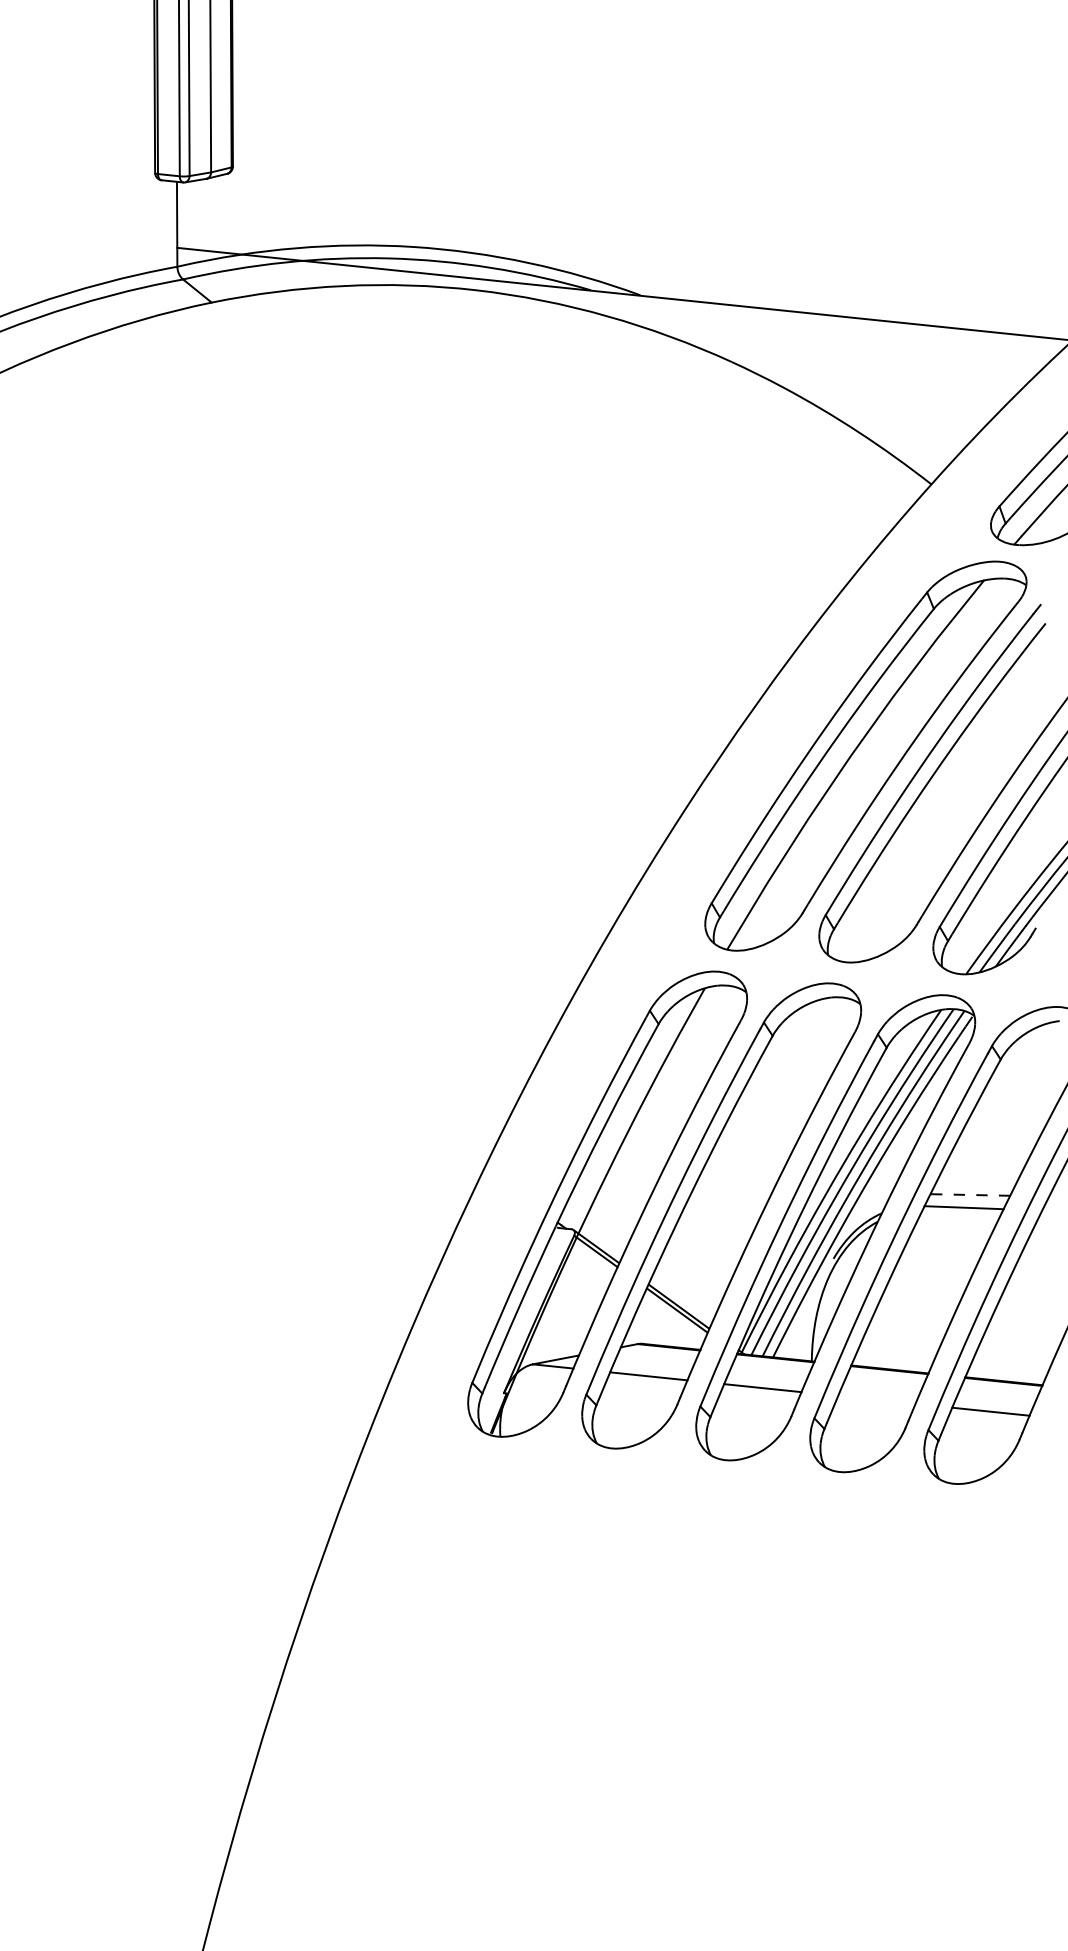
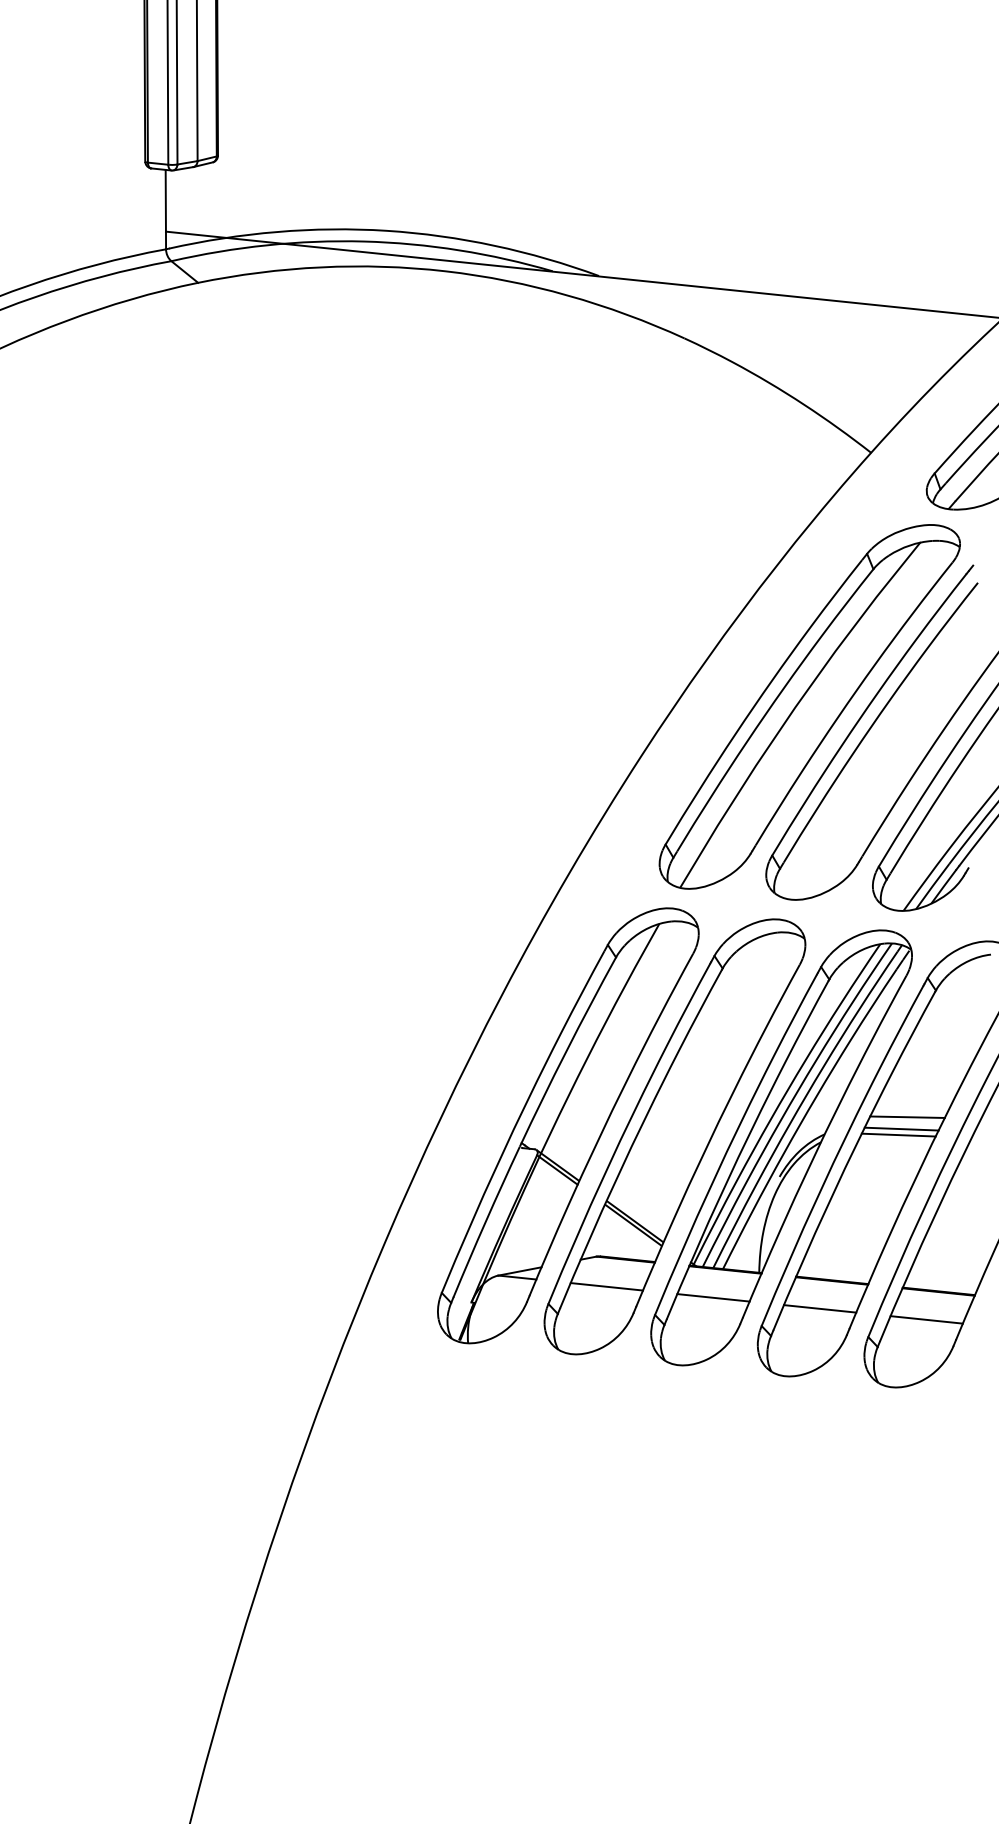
line: (970, 1195) -> (907, 1117), dashed -> solid
line: (960, 1213) -> (898, 1134), added
line: (877, 1399) -> (820, 1308), added

